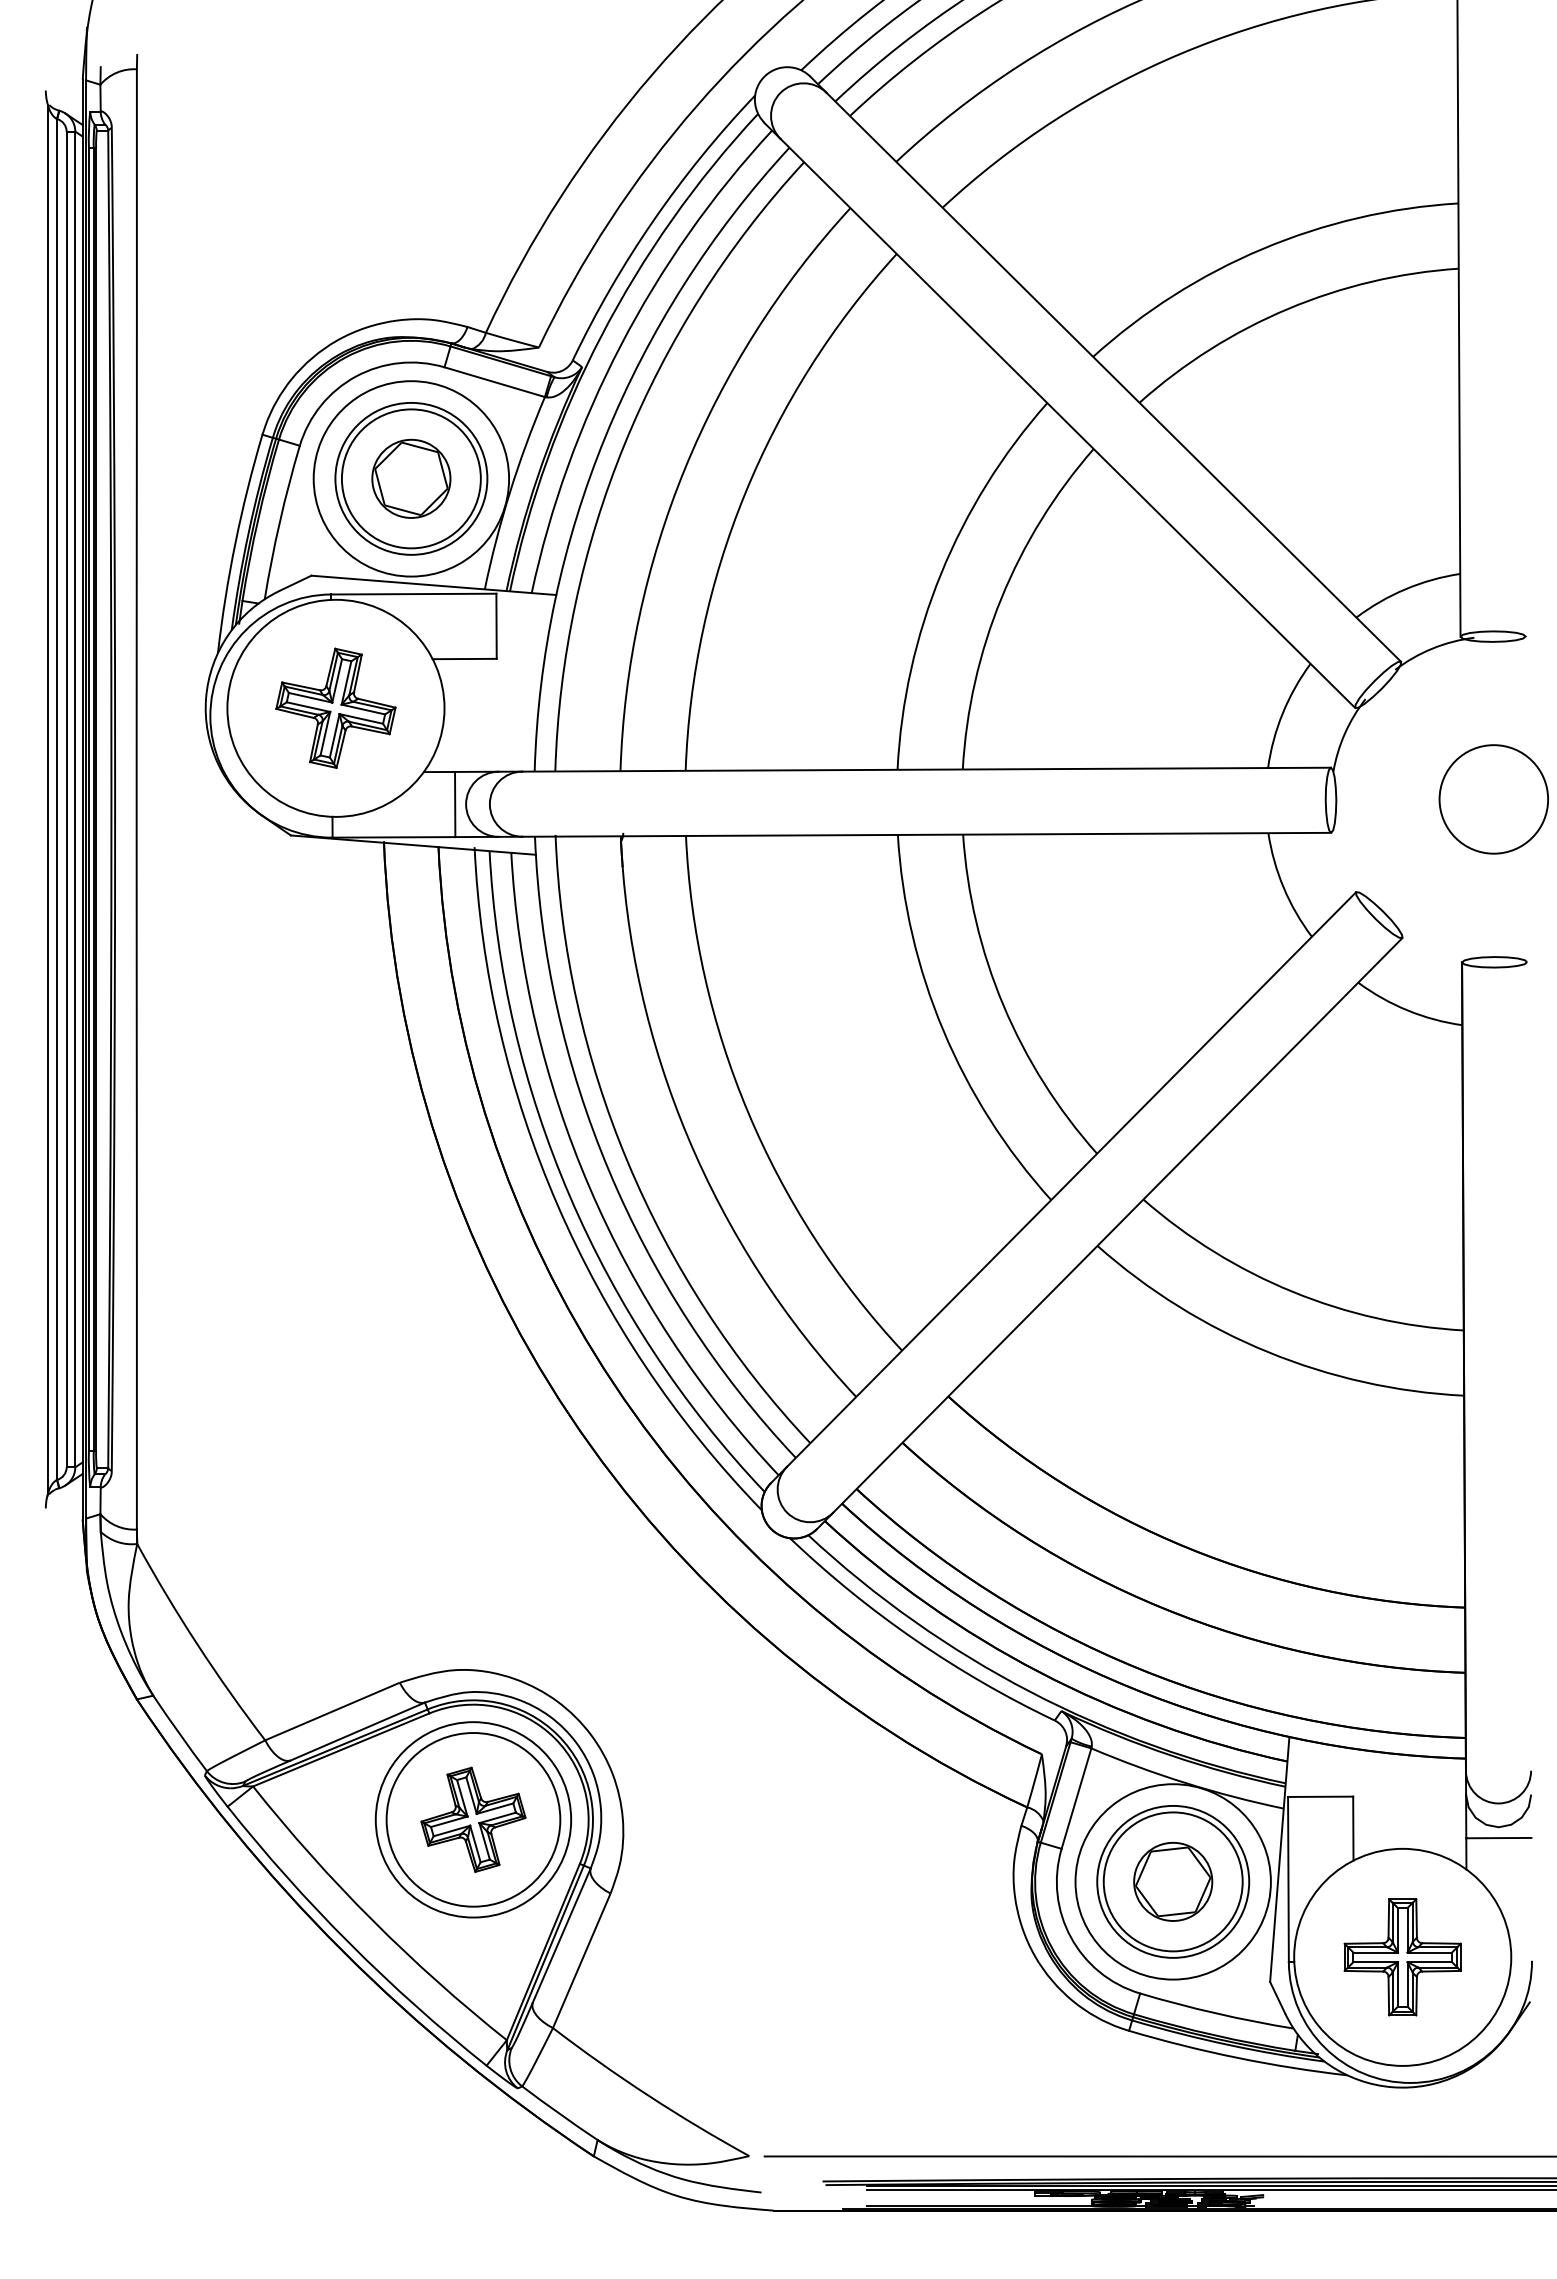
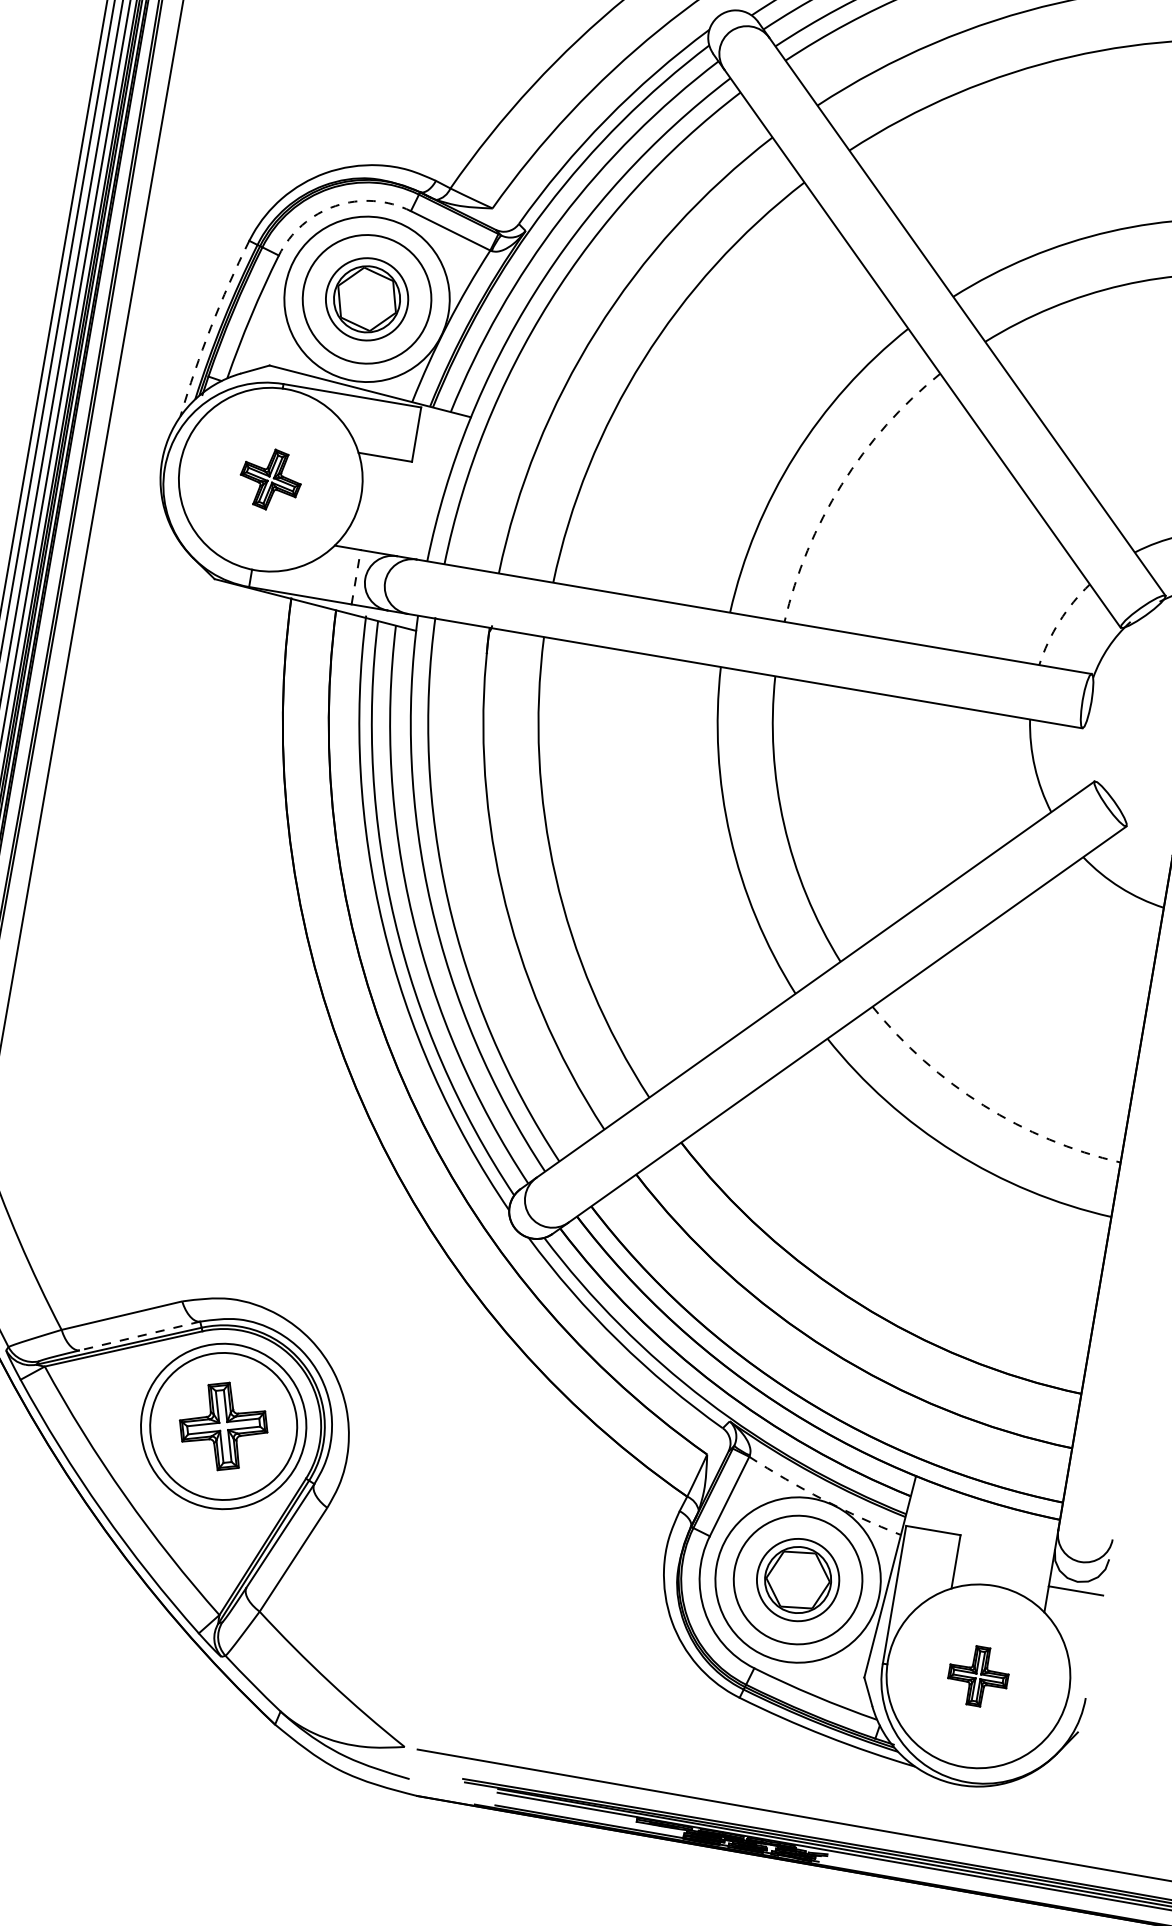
arc: (355, 376) -> (335, 205), solid -> dashed
circle: (410, 478) -> (366, 298), size x0.7
arc: (235, 542) -> (211, 326), solid -> dashed
arc: (1001, 598) -> (841, 484), solid -> dashed
part: (335, 707) -> (270, 478), size x0.6
arc: (1282, 713) -> (1059, 621), solid -> dashed
line: (455, 804) -> (356, 577), solid -> dashed
arc: (1292, 1291) -> (983, 1105), solid -> dashed
line: (357, 1731) -> (139, 1335), solid -> dashed
arc: (1186, 1783) -> (823, 1499), solid -> dashed
circle: (1172, 1881) -> (797, 1579), size x0.7
part: (1402, 1957) -> (978, 1676), size x0.6

